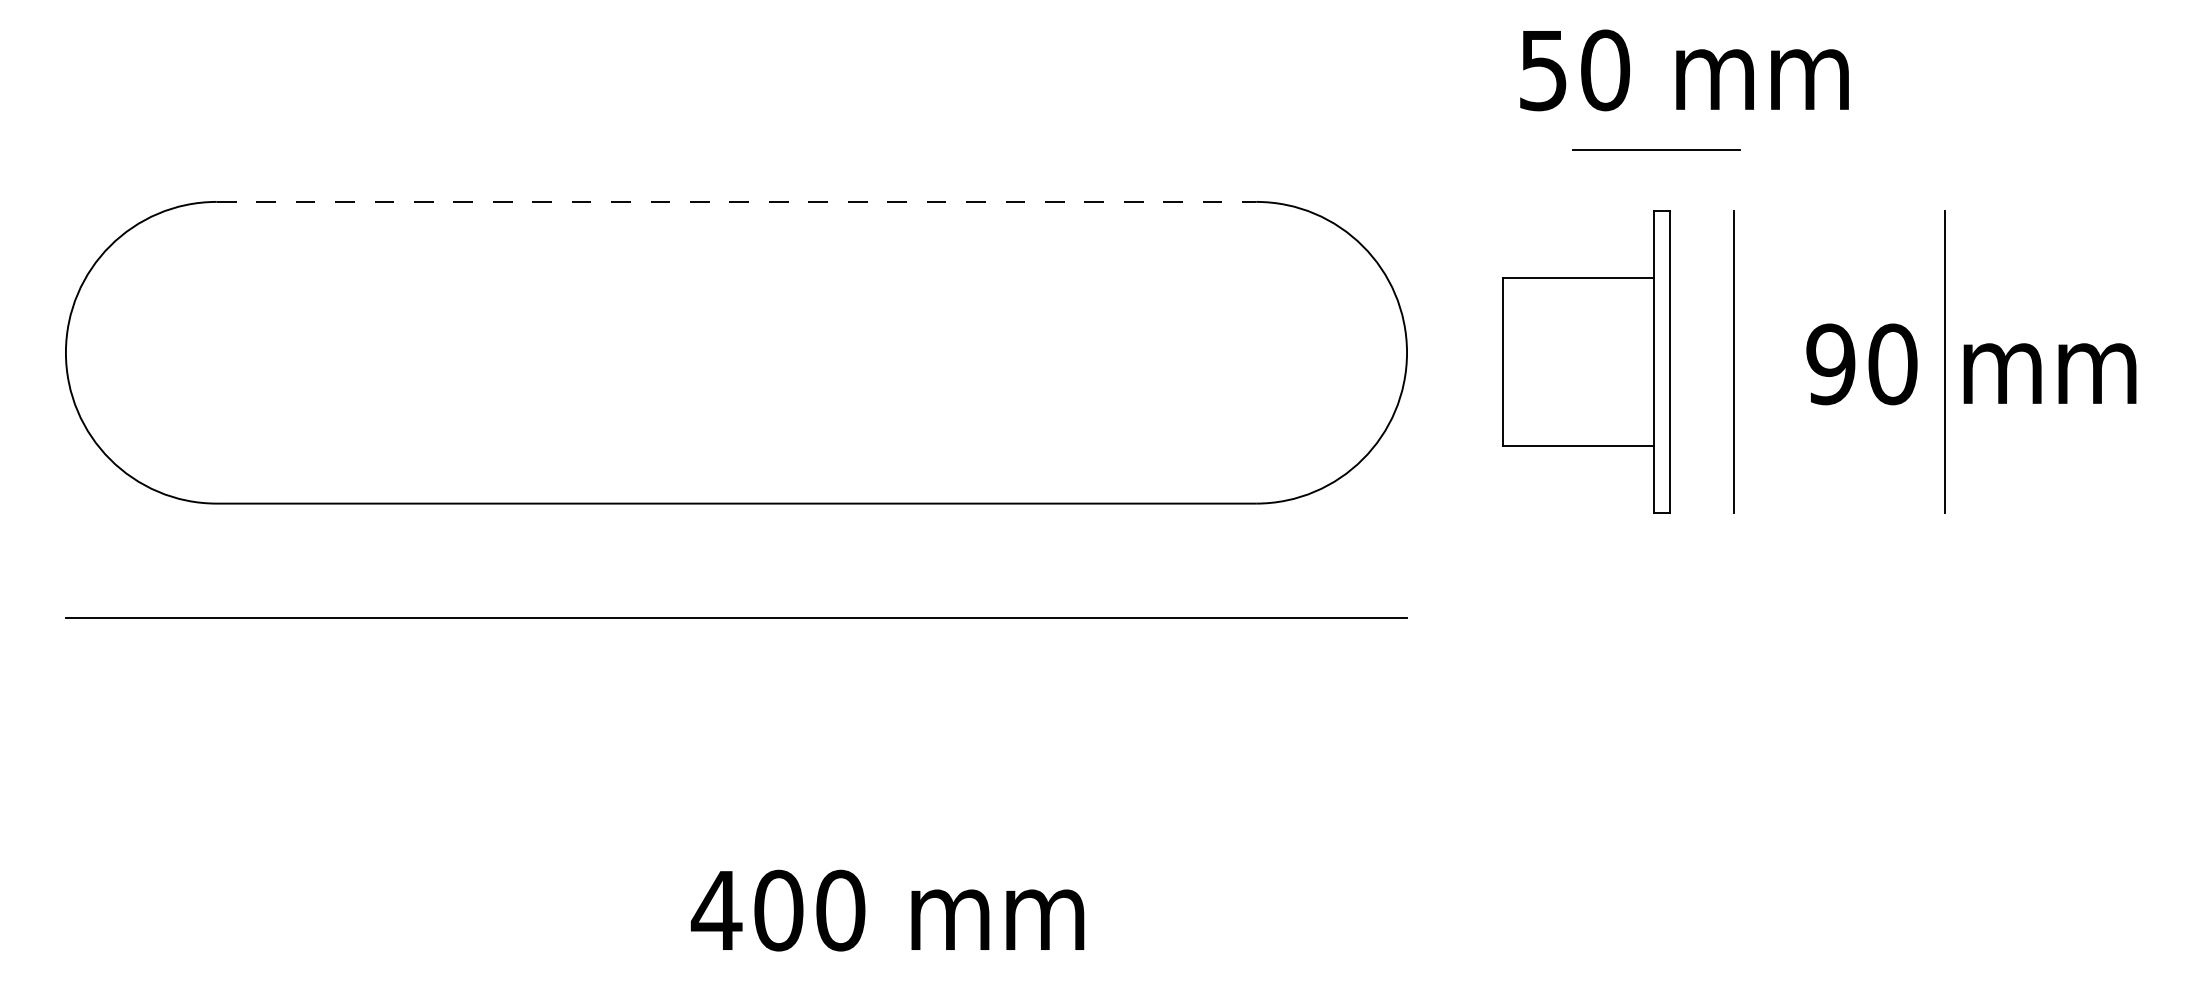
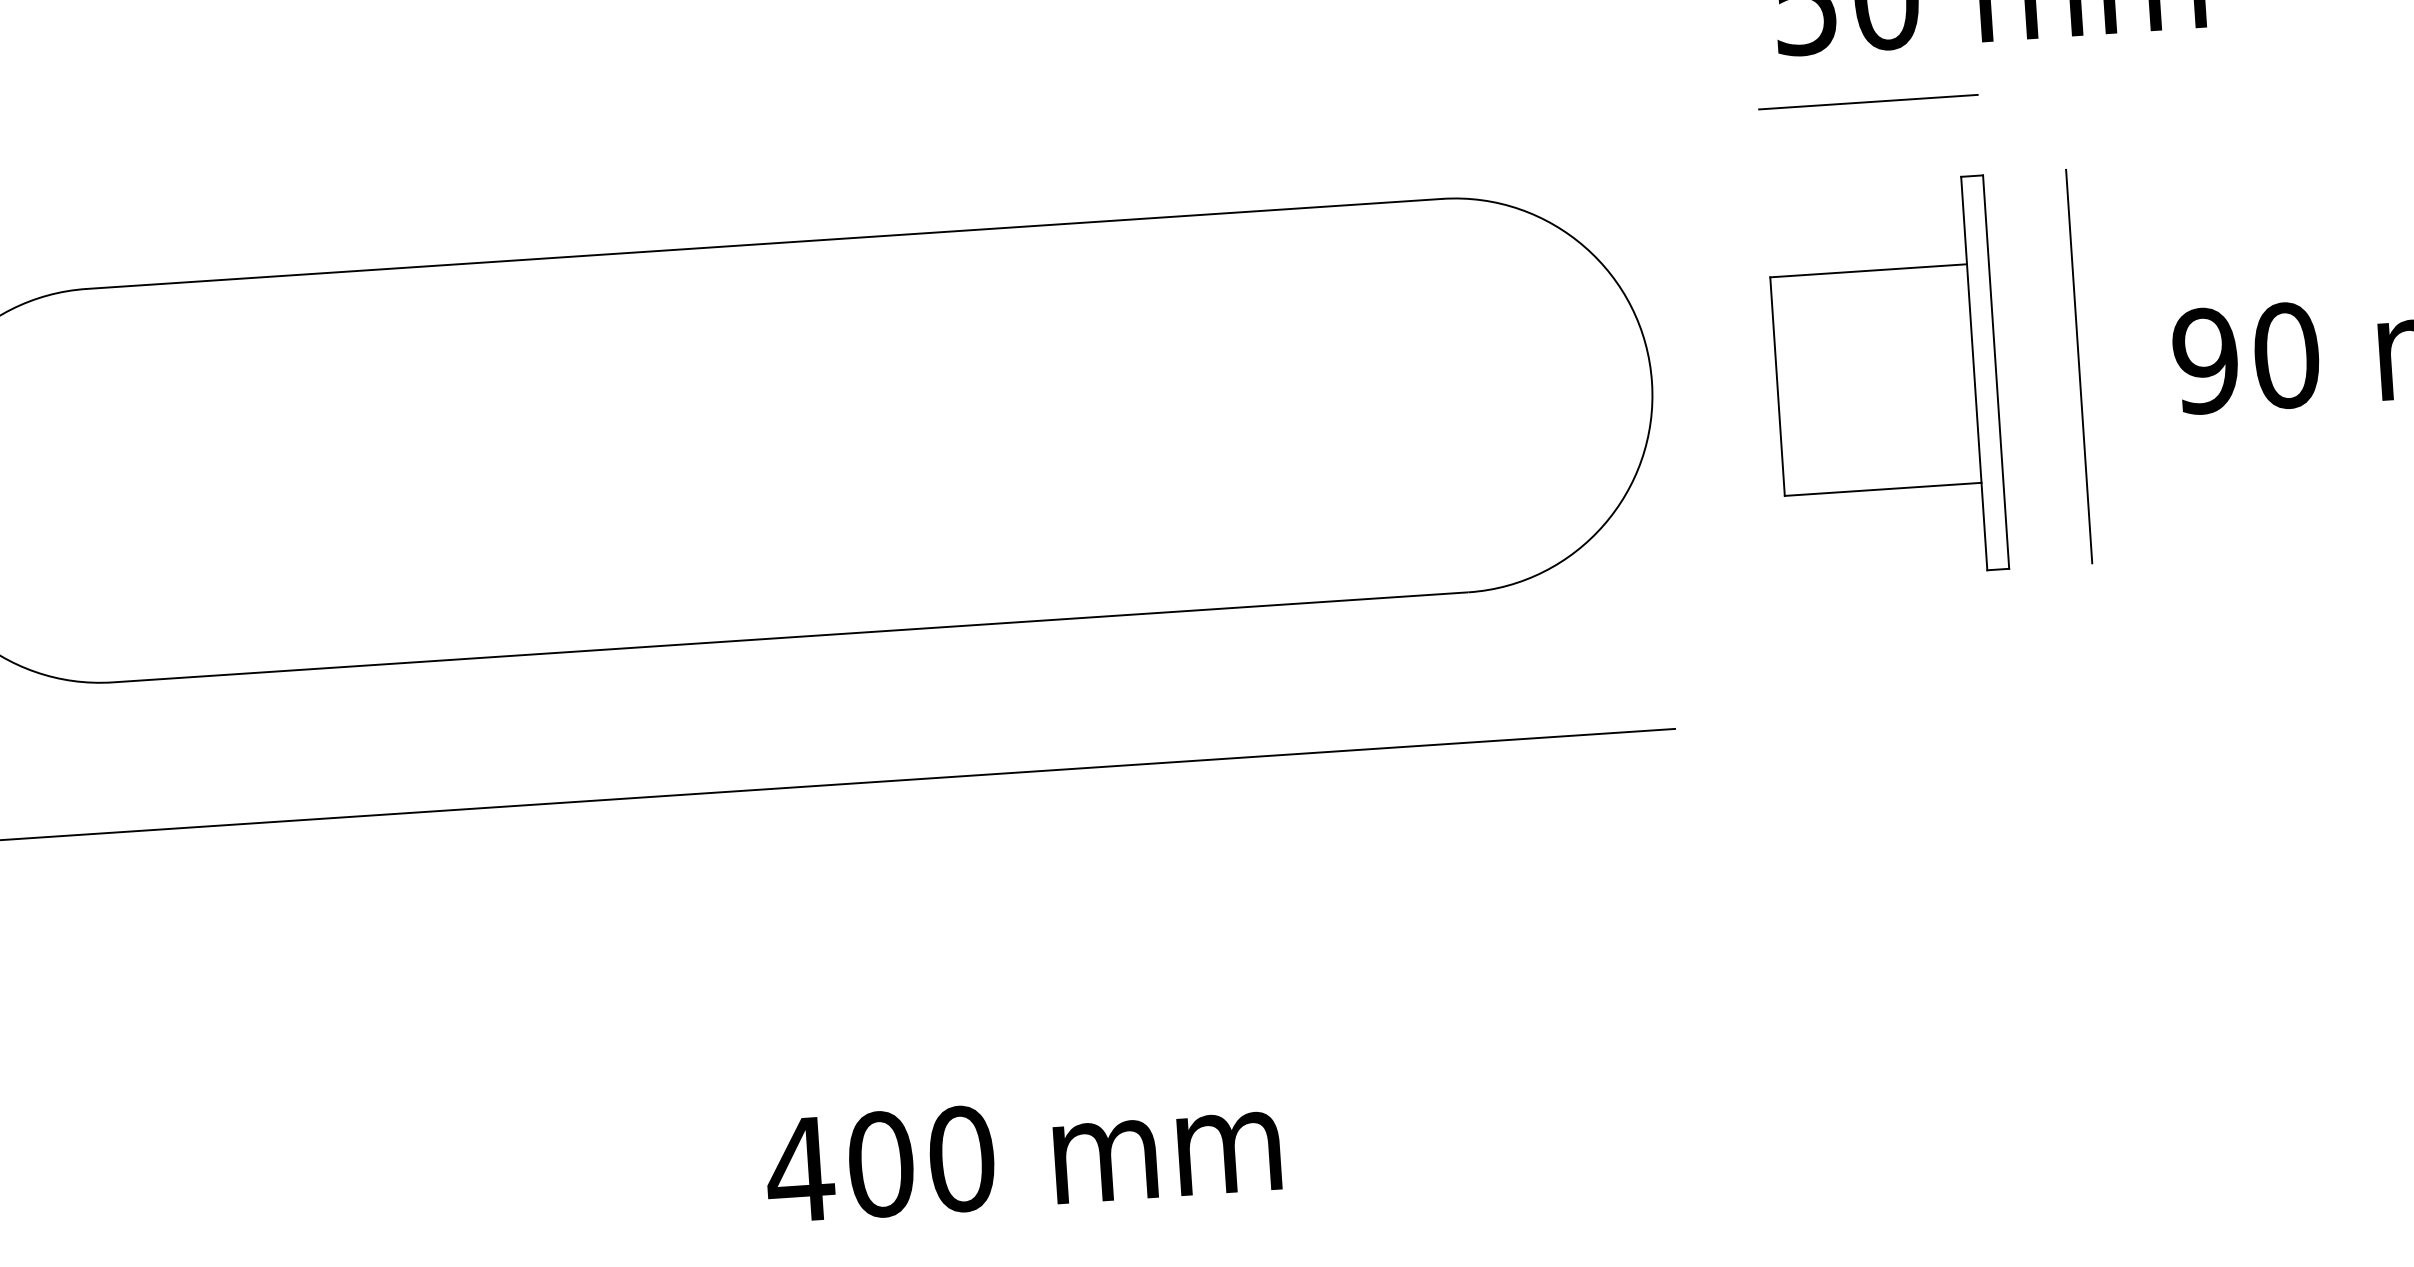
line: (1656, 149) -> (1868, 101), moved
line: (736, 201) -> (764, 243), dashed -> solid
line: (1944, 361) -> (2353, 347), removed

